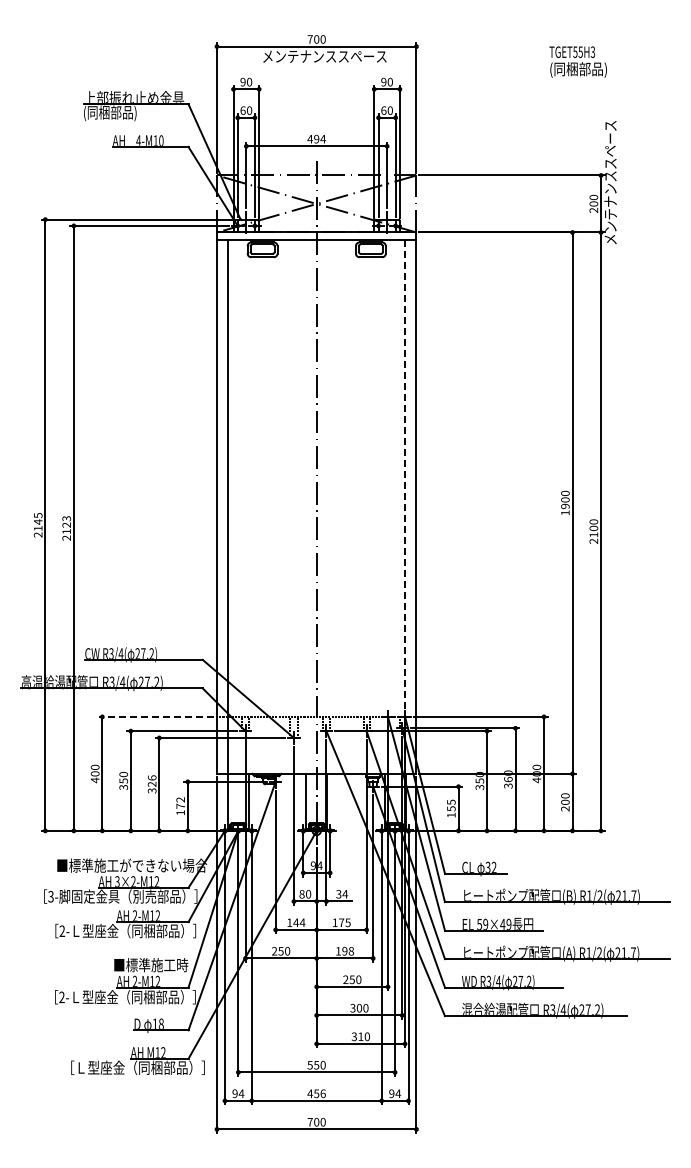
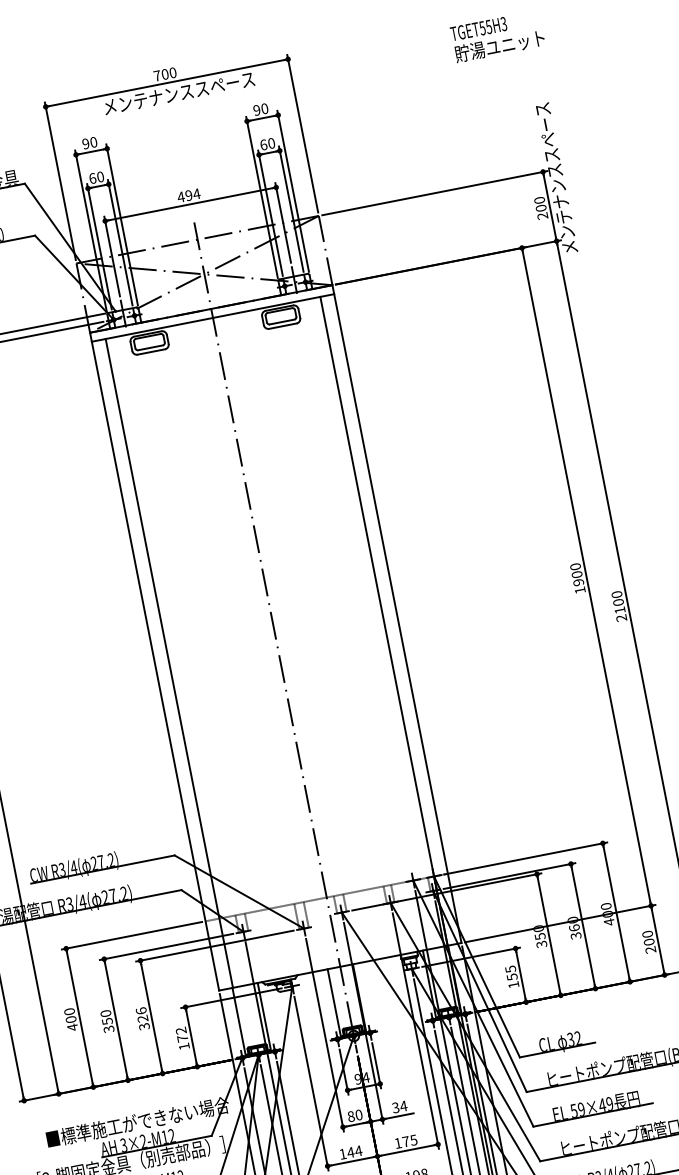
text: (585, 69) -> (498, 46), (同梱部品) -> 貯湯ユニット
line: (405, 506) -> (384, 620), dashed -> solid
line: (156, 716) -> (131, 935), dashed -> solid

